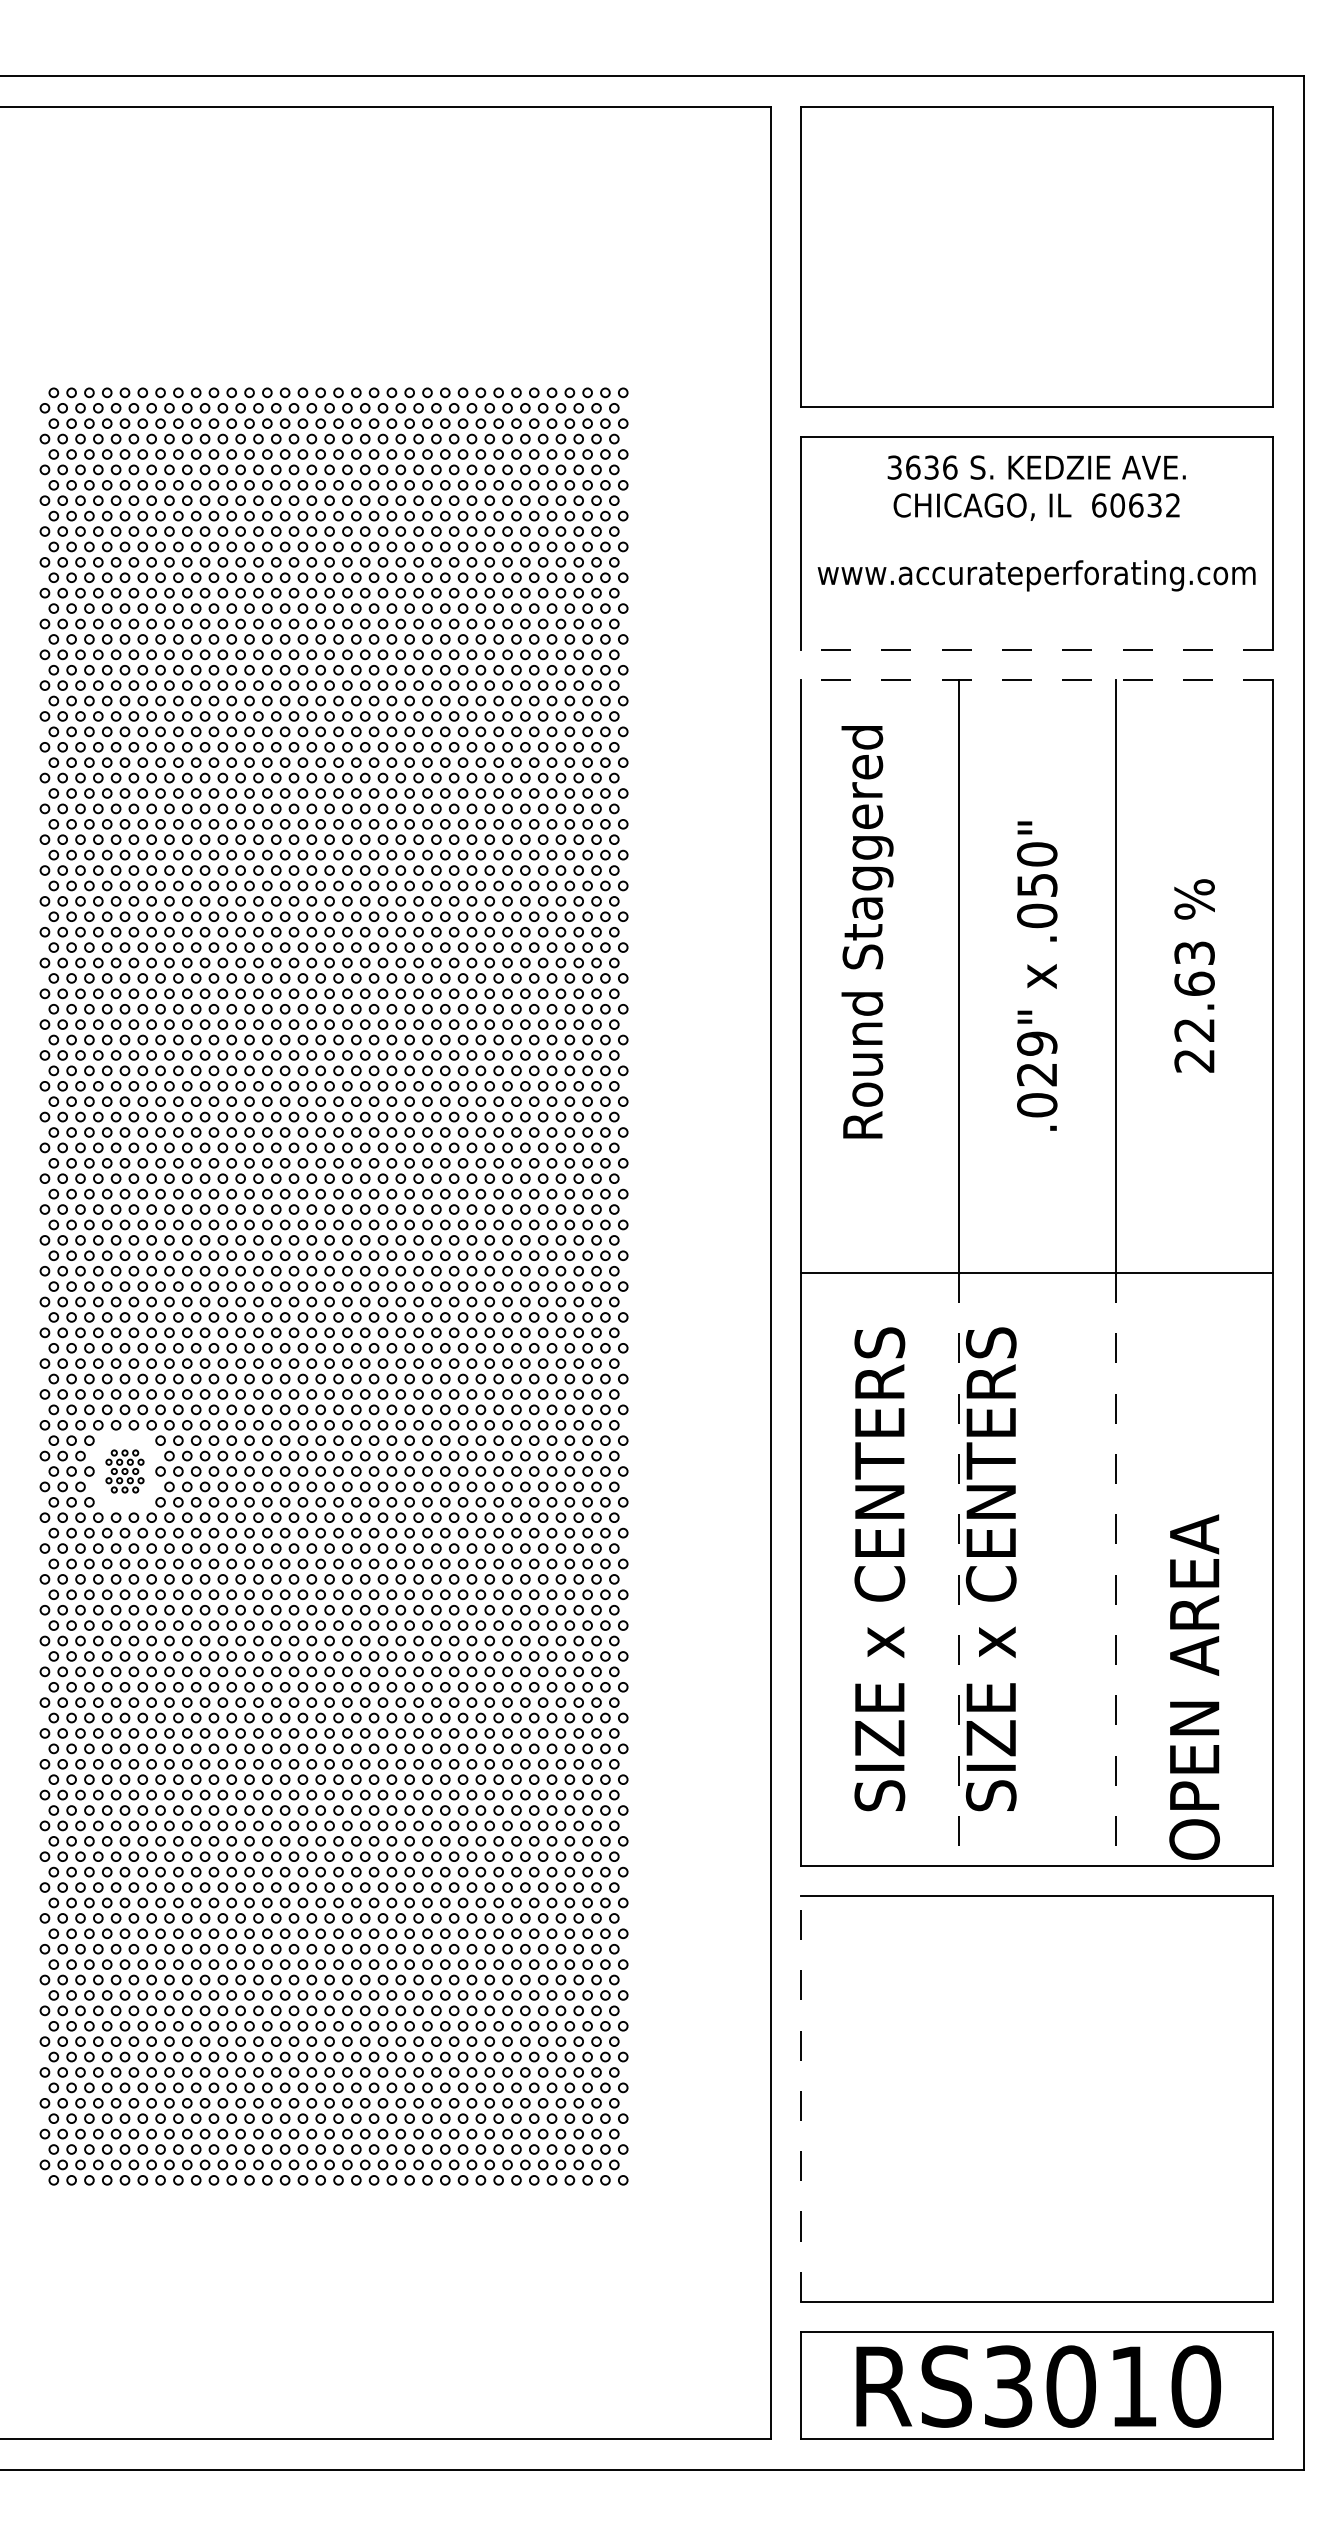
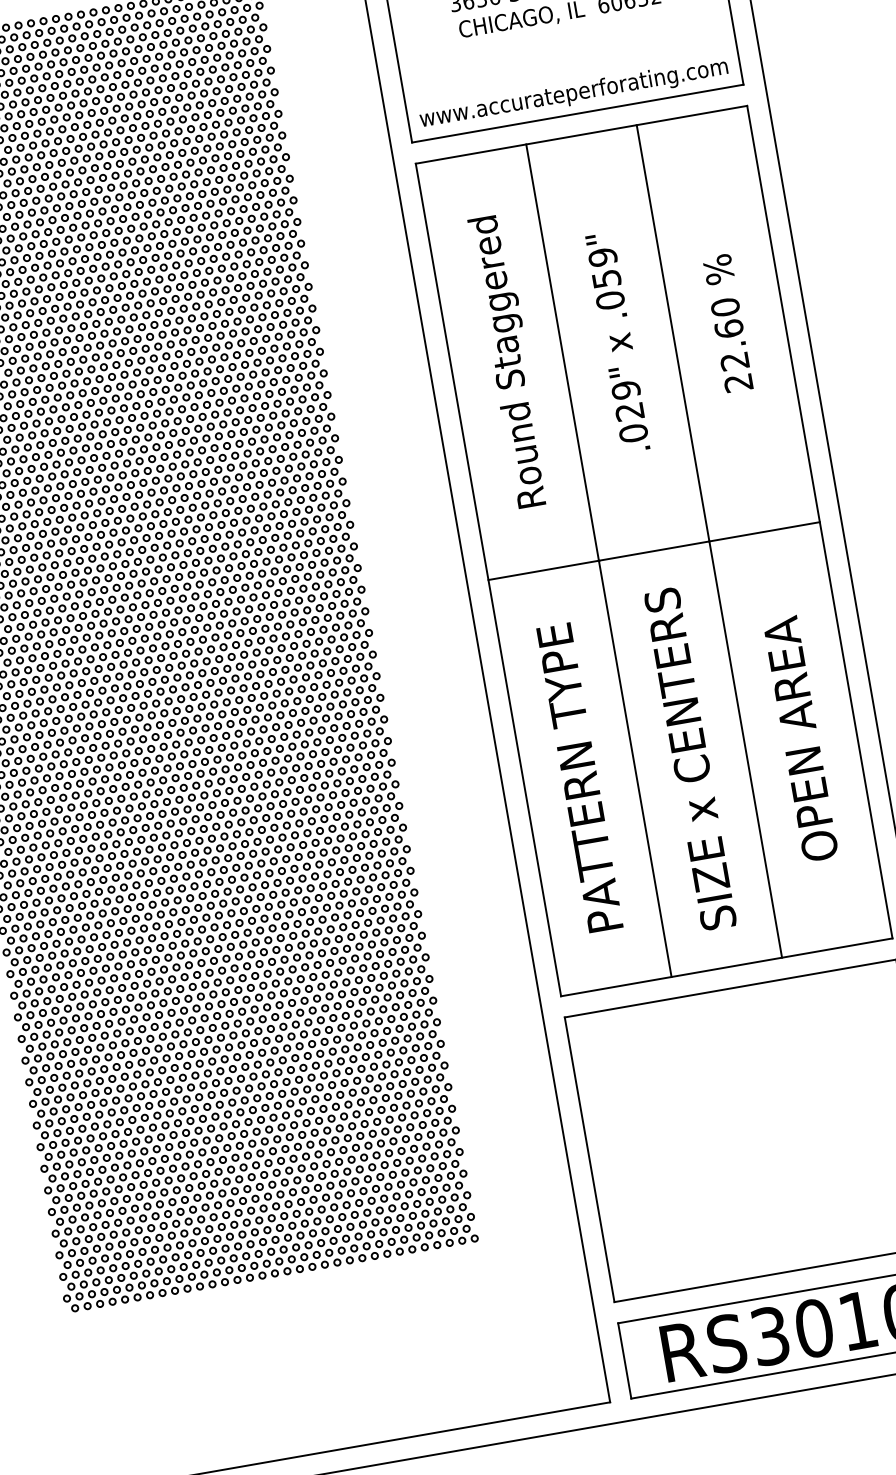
text: (1036, 575) -> (573, 93), moved
line: (1036, 649) -> (577, 113), dashed -> solid
line: (1036, 679) -> (580, 134), dashed -> solid
text: (1037, 854) -> (603, 257), .050" -> .059"
text: (867, 932) -> (510, 361), moved
text: (1194, 953) -> (725, 307), 22.63 -> 22.60
part: (124, 1471) -> (37, 802), size x1.67
text: (879, 1569) -> (579, 778), SIZE x CENTERS -> PATTERN TYPE
line: (958, 1569) -> (635, 768), dashed -> solid
text: (990, 1569) -> (689, 759), moved
line: (1115, 1569) -> (745, 749), dashed -> solid
text: (1194, 1686) -> (800, 738), moved
line: (801, 2099) -> (589, 1159), dashed -> solid

